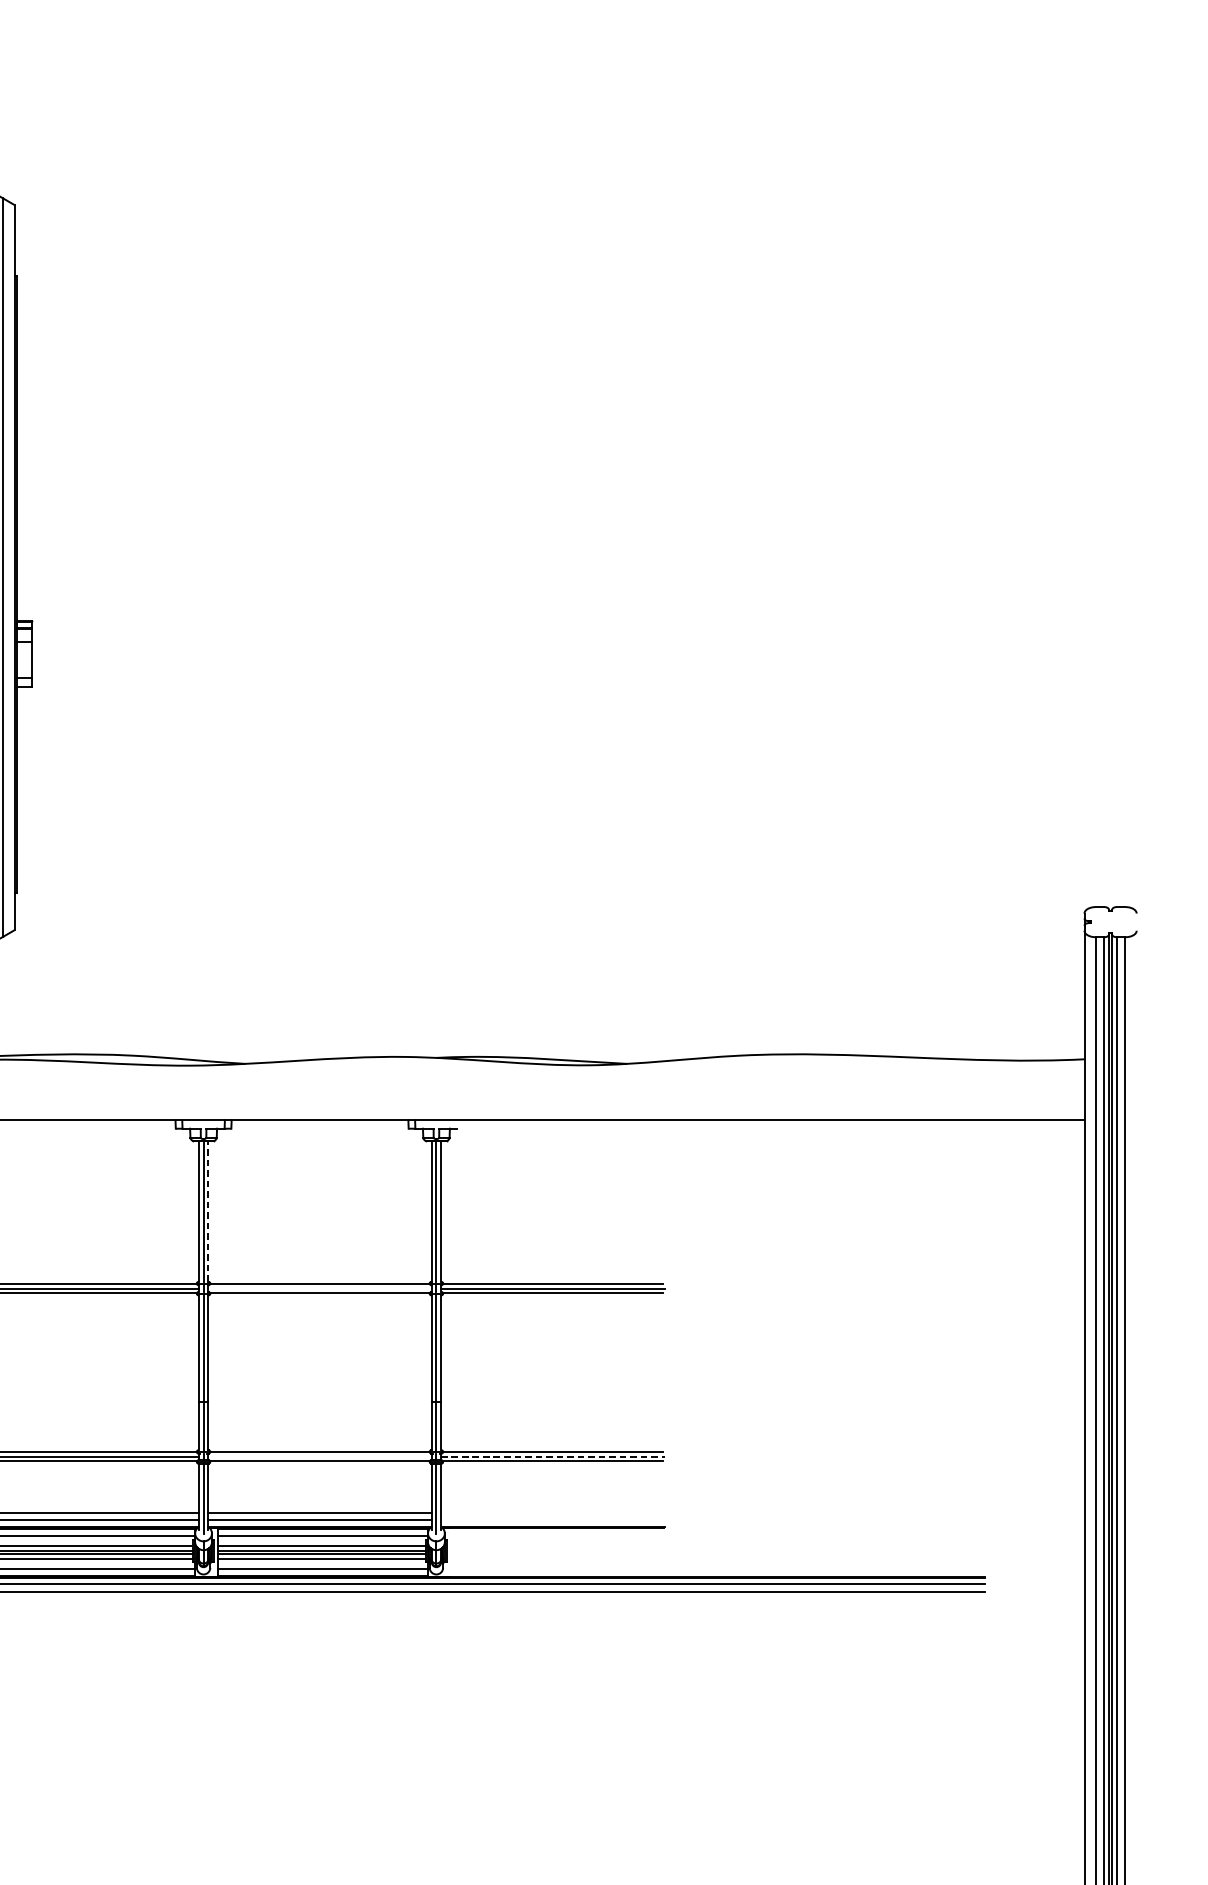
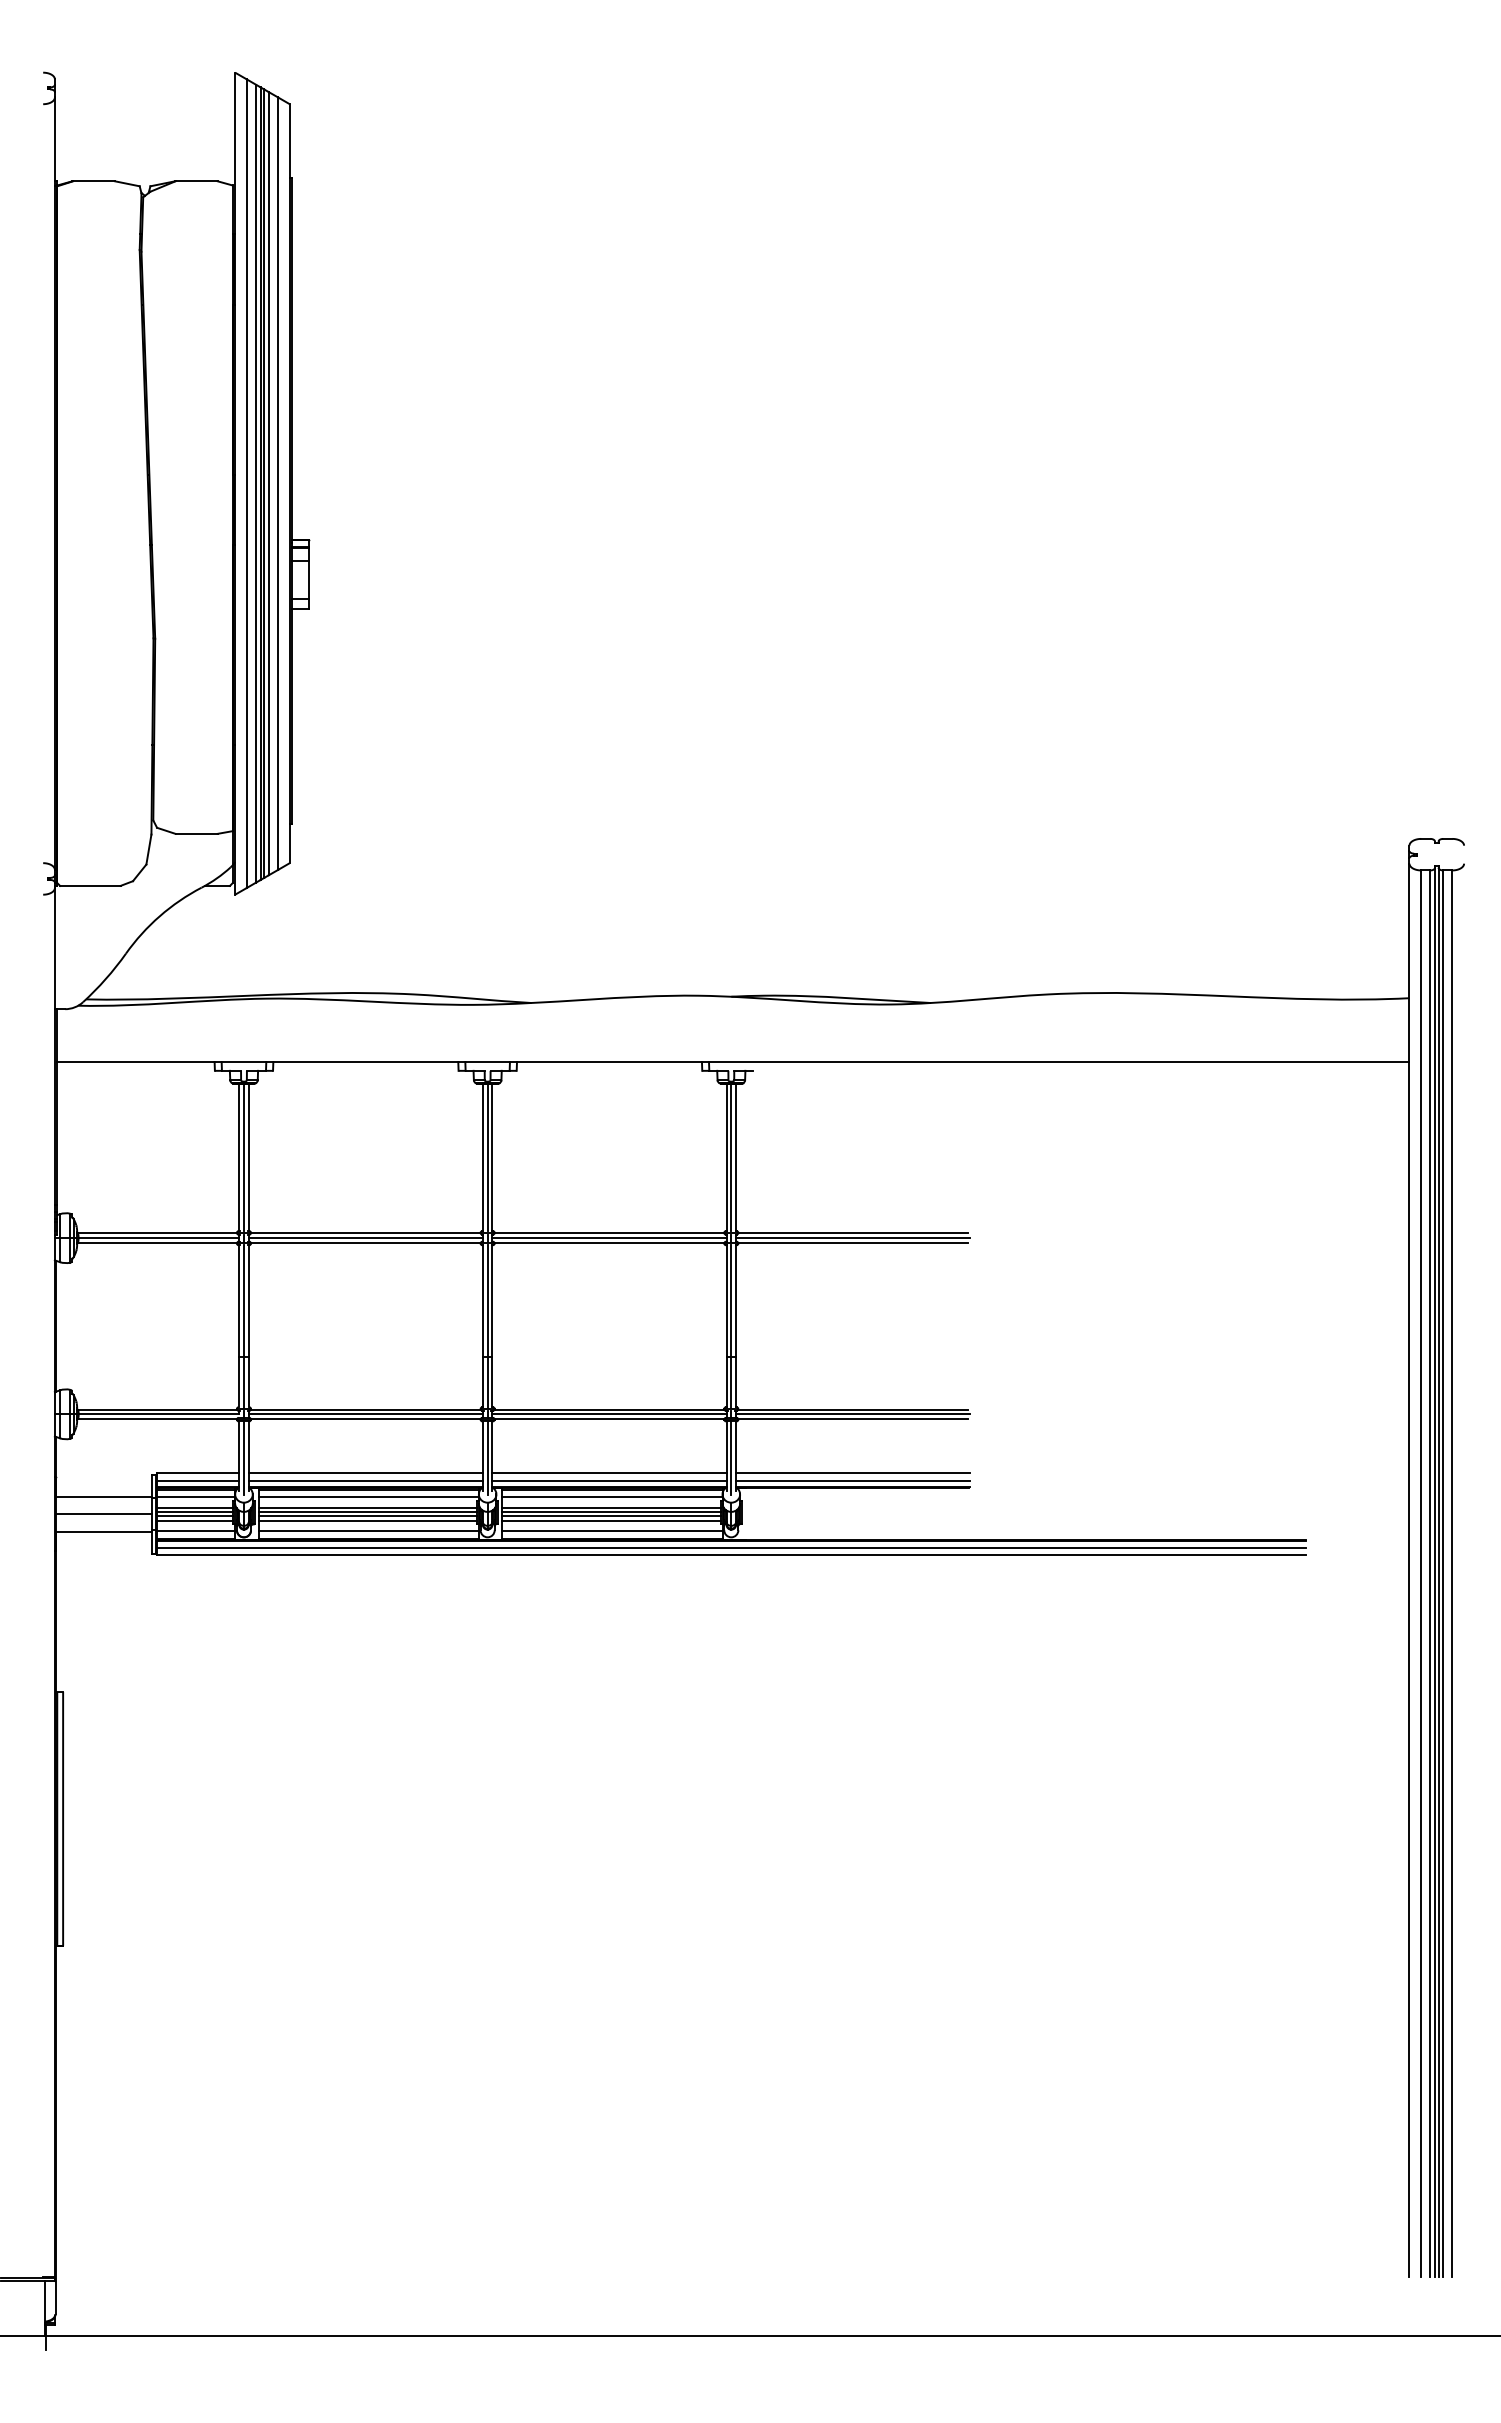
line: (208, 1211) -> (492, 1157), dashed -> solid
line: (320, 1288) -> (609, 1238), added
line: (320, 1457) -> (609, 1414), added
line: (553, 1457) -> (853, 1414), dashed -> solid
line: (553, 1513) -> (853, 1473), added
line: (553, 1520) -> (853, 1480), added

